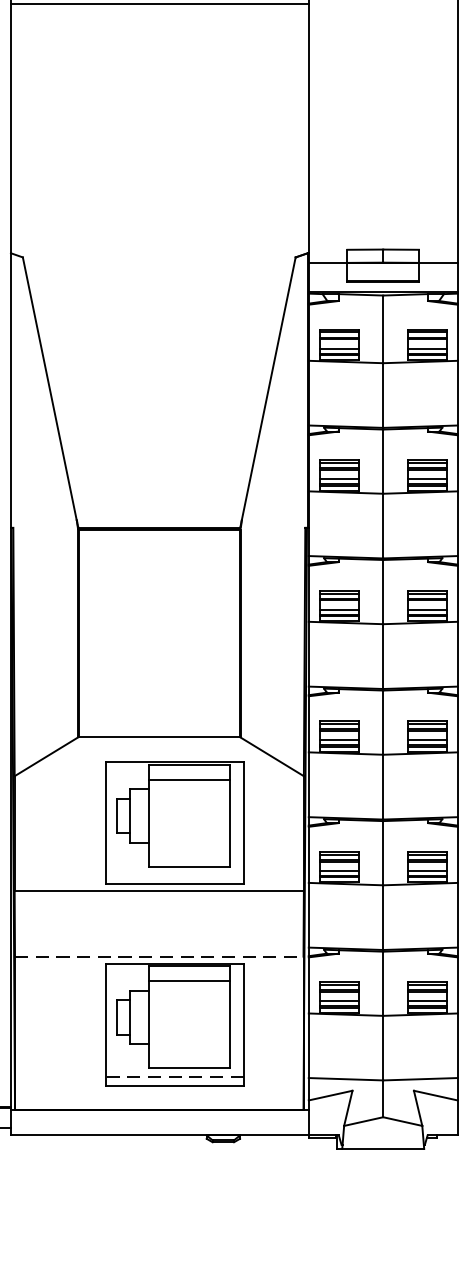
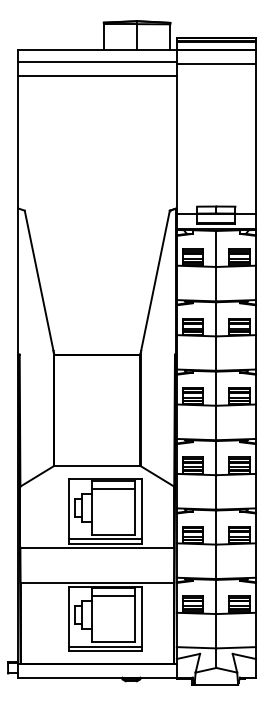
line: (174, 875) -> (105, 539), added
line: (159, 956) -> (97, 582), dashed -> solid
line: (174, 1076) -> (105, 646), dashed -> solid

